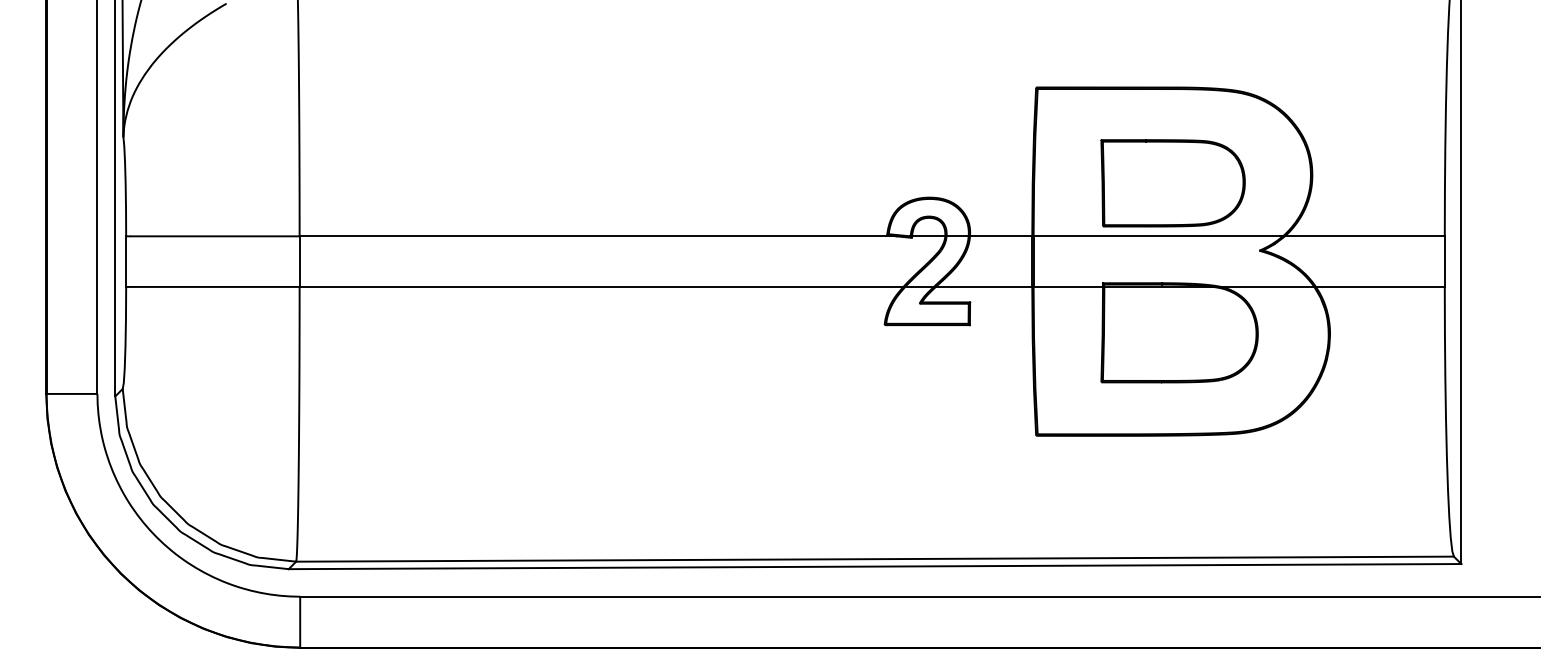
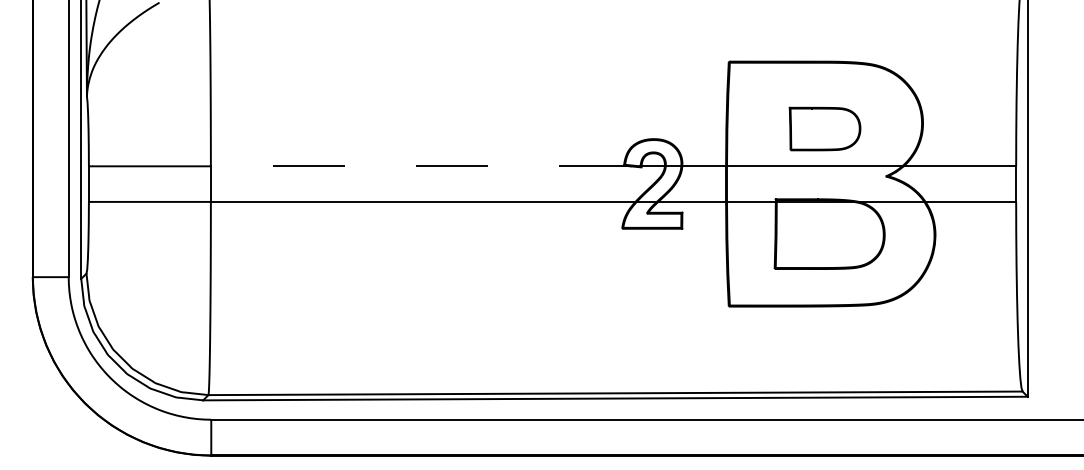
part: (1172, 183) -> (824, 129), size x0.7
line: (598, 236) -> (421, 166), solid -> dashed

